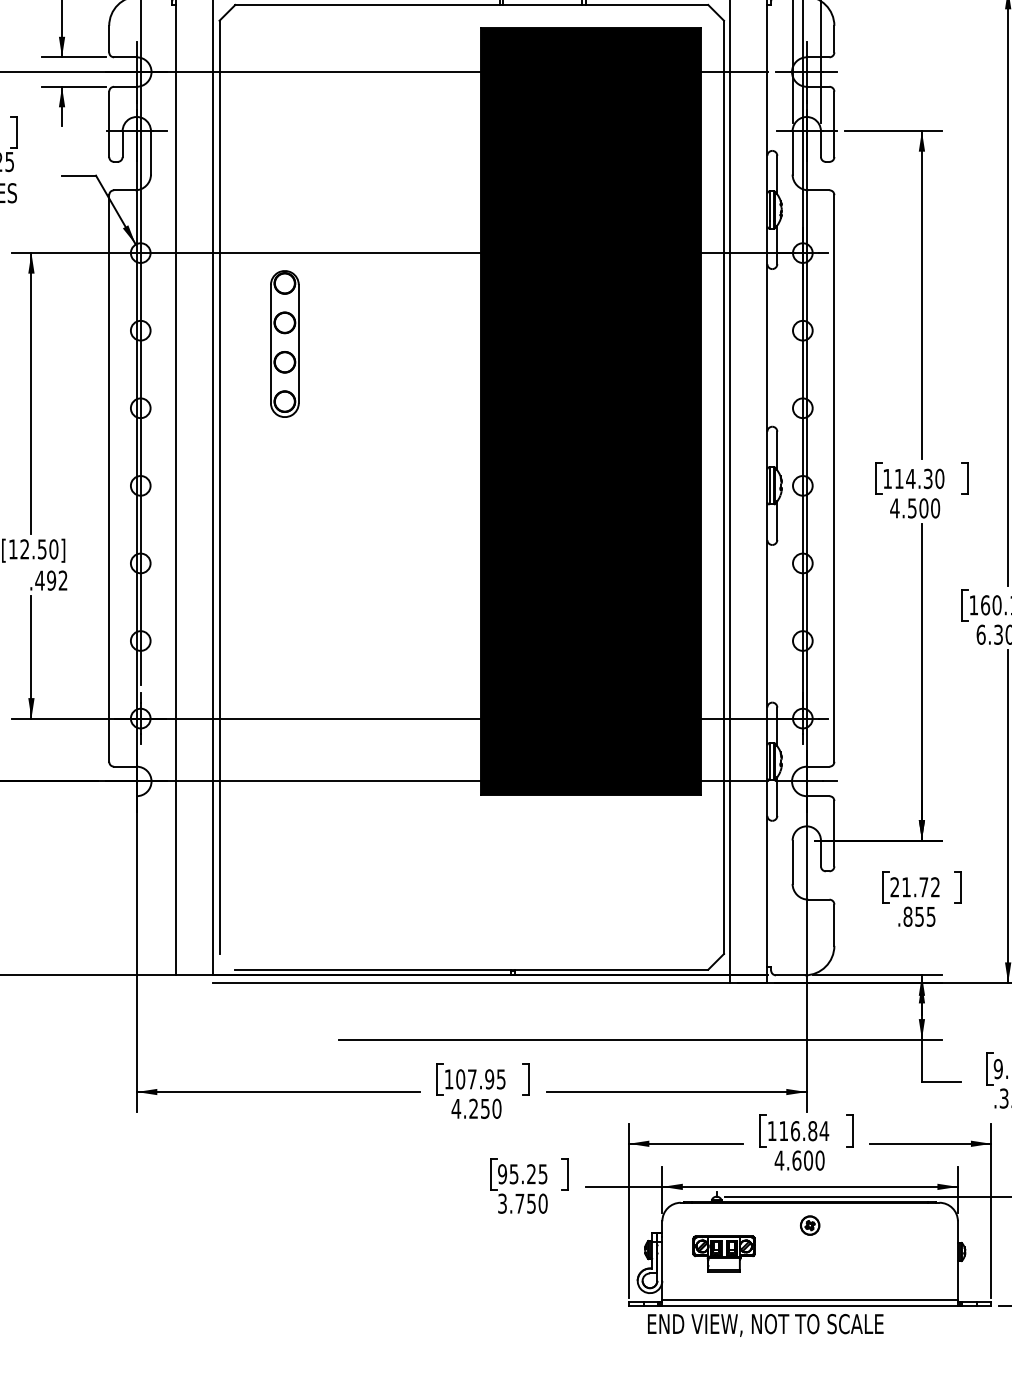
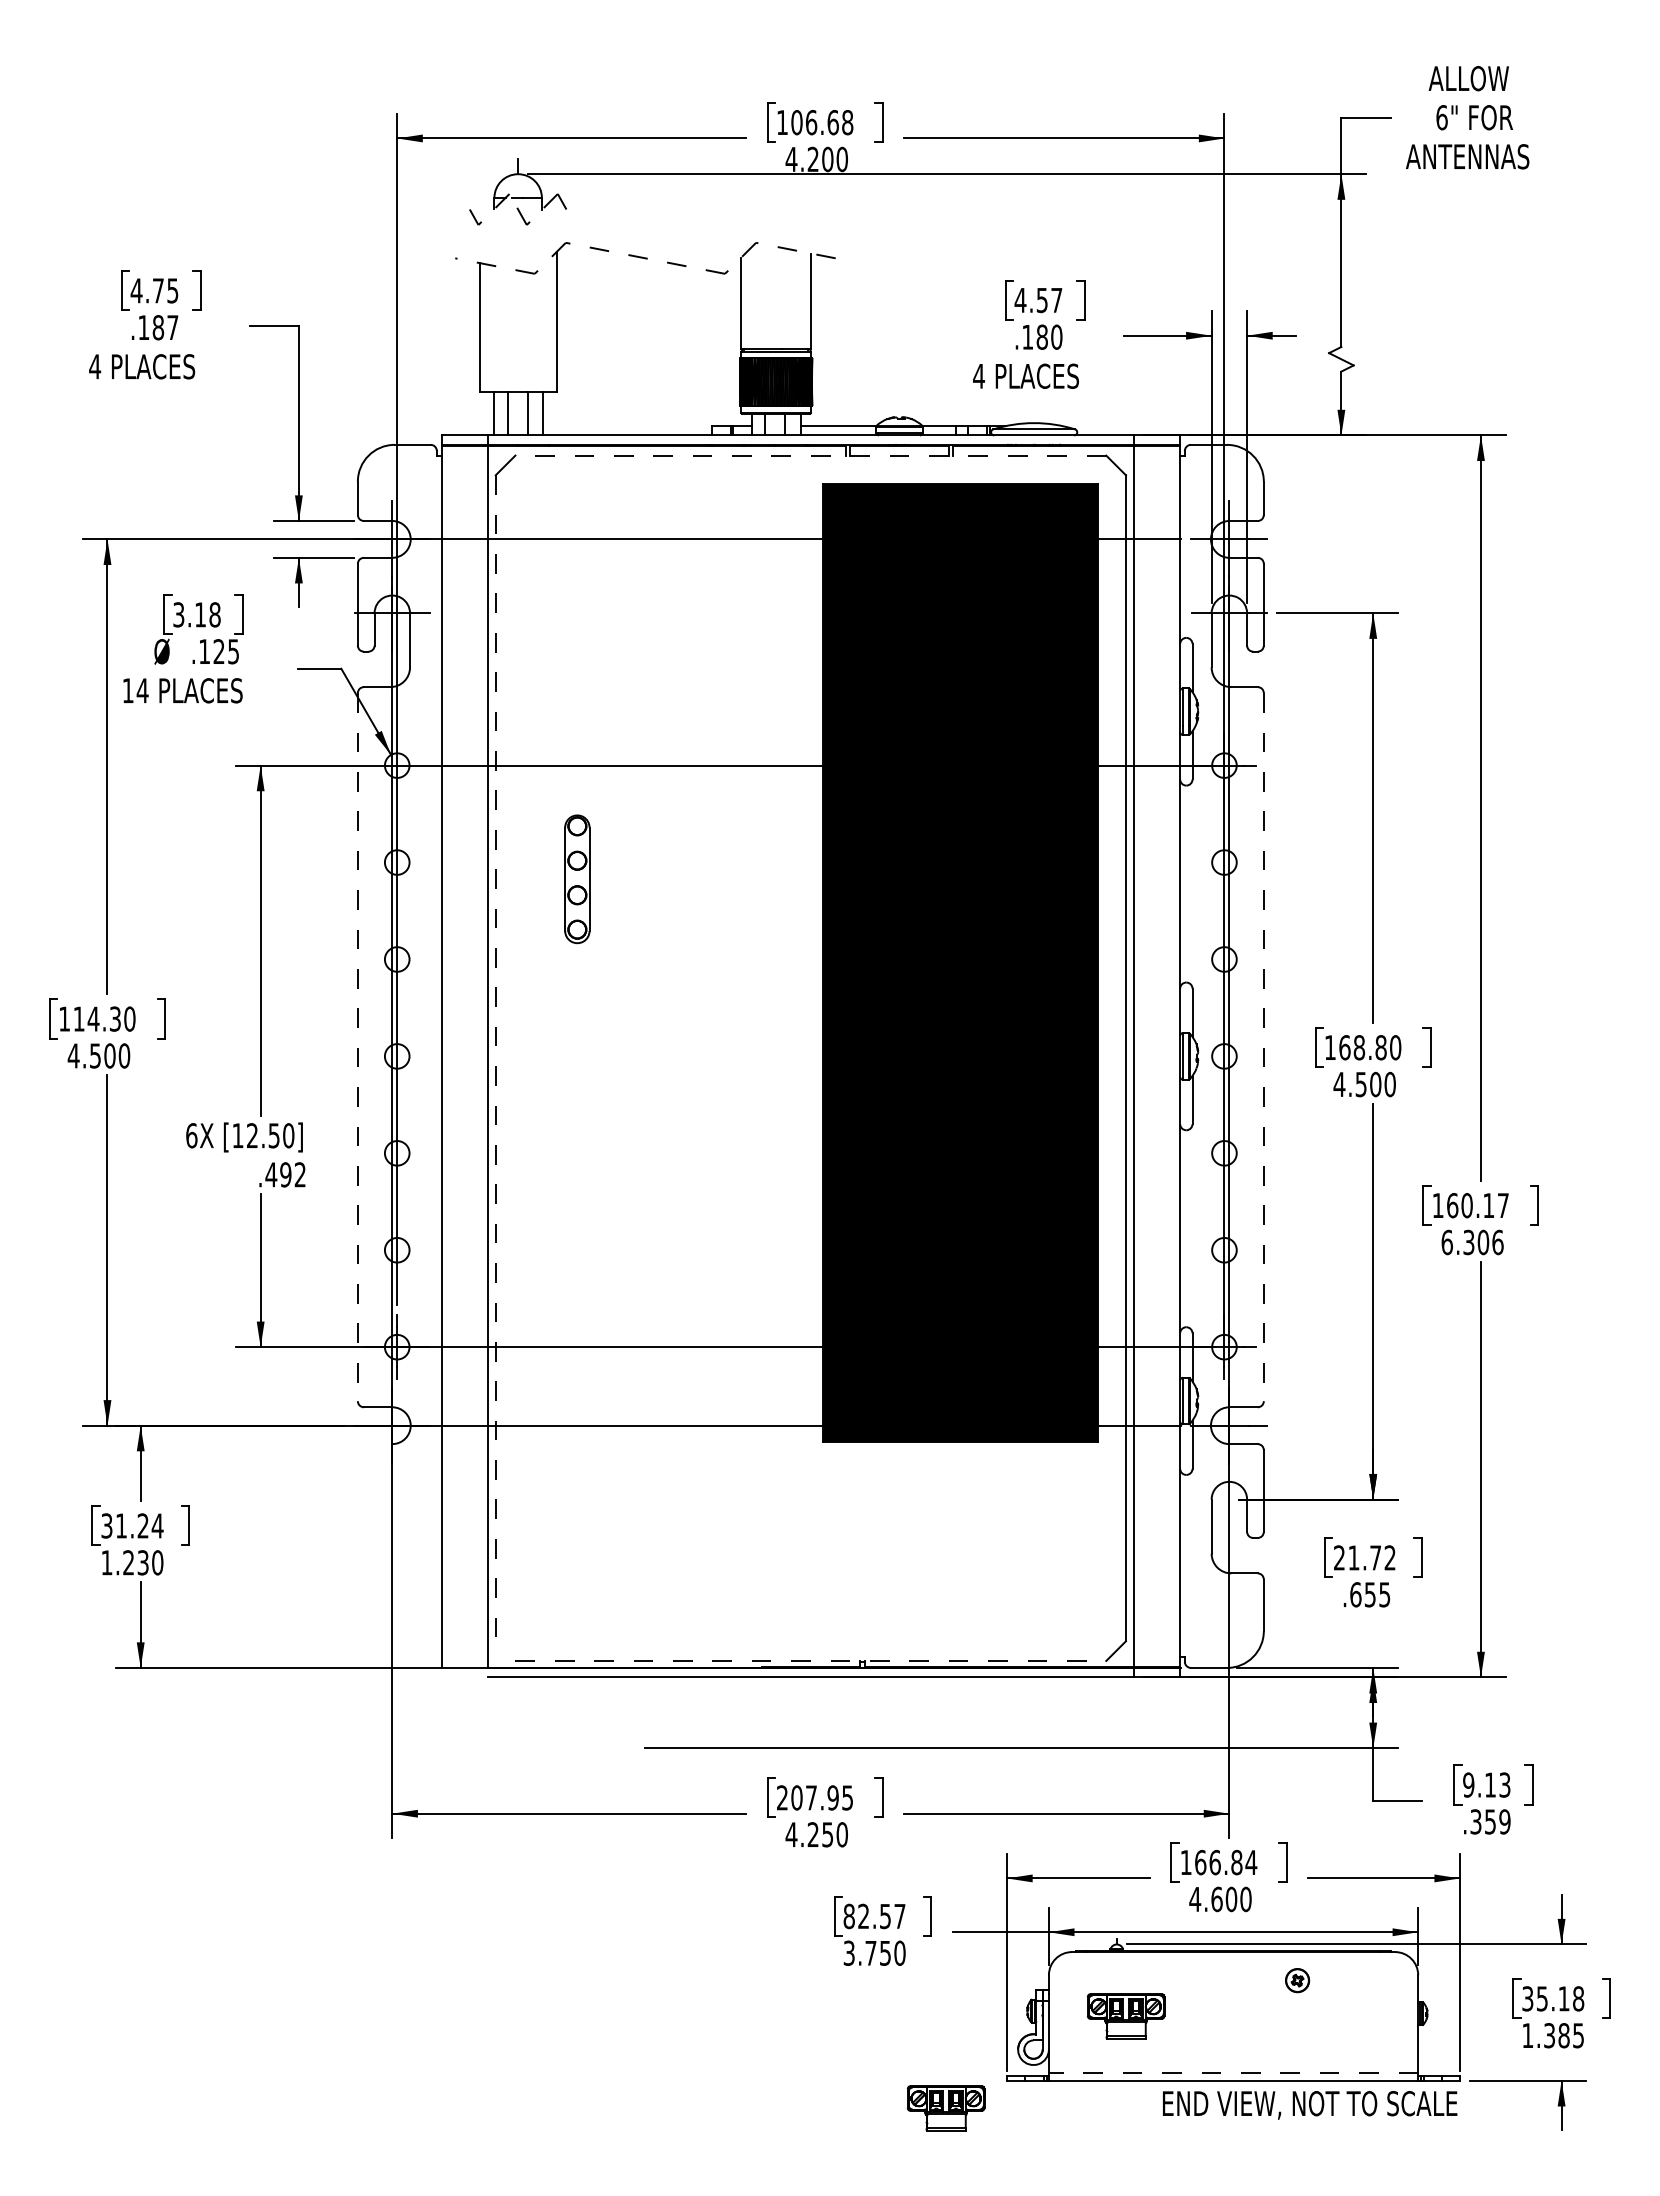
line: (471, 4) -> (810, 455), solid -> dashed
part: (285, 344) -> (577, 879), size x0.7
line: (108, 478) -> (357, 1047), solid -> dashed
line: (834, 478) -> (1263, 1047), solid -> dashed
text: (913, 478) -> (1362, 1047), 114.30 -> 168.80
line: (219, 487) -> (495, 1058), solid -> dashed
text: (907, 916) -> (1355, 1594), .855 -> .655
line: (472, 969) -> (811, 1660), solid -> dashed
text: (449, 1079) -> (782, 1797), 107.95 -> 207.95
text: (783, 1131) -> (1200, 1862), 116.84 -> 166.84
text: (522, 1174) -> (874, 1916), 95.25 -> 82.57
part: (810, 1225) -> (1297, 1980), moved
line: (810, 1299) -> (1233, 2073), solid -> dashed
text: (766, 1325) -> (1310, 2105), moved
part: (579, 1327) -> (945, 2108), added

